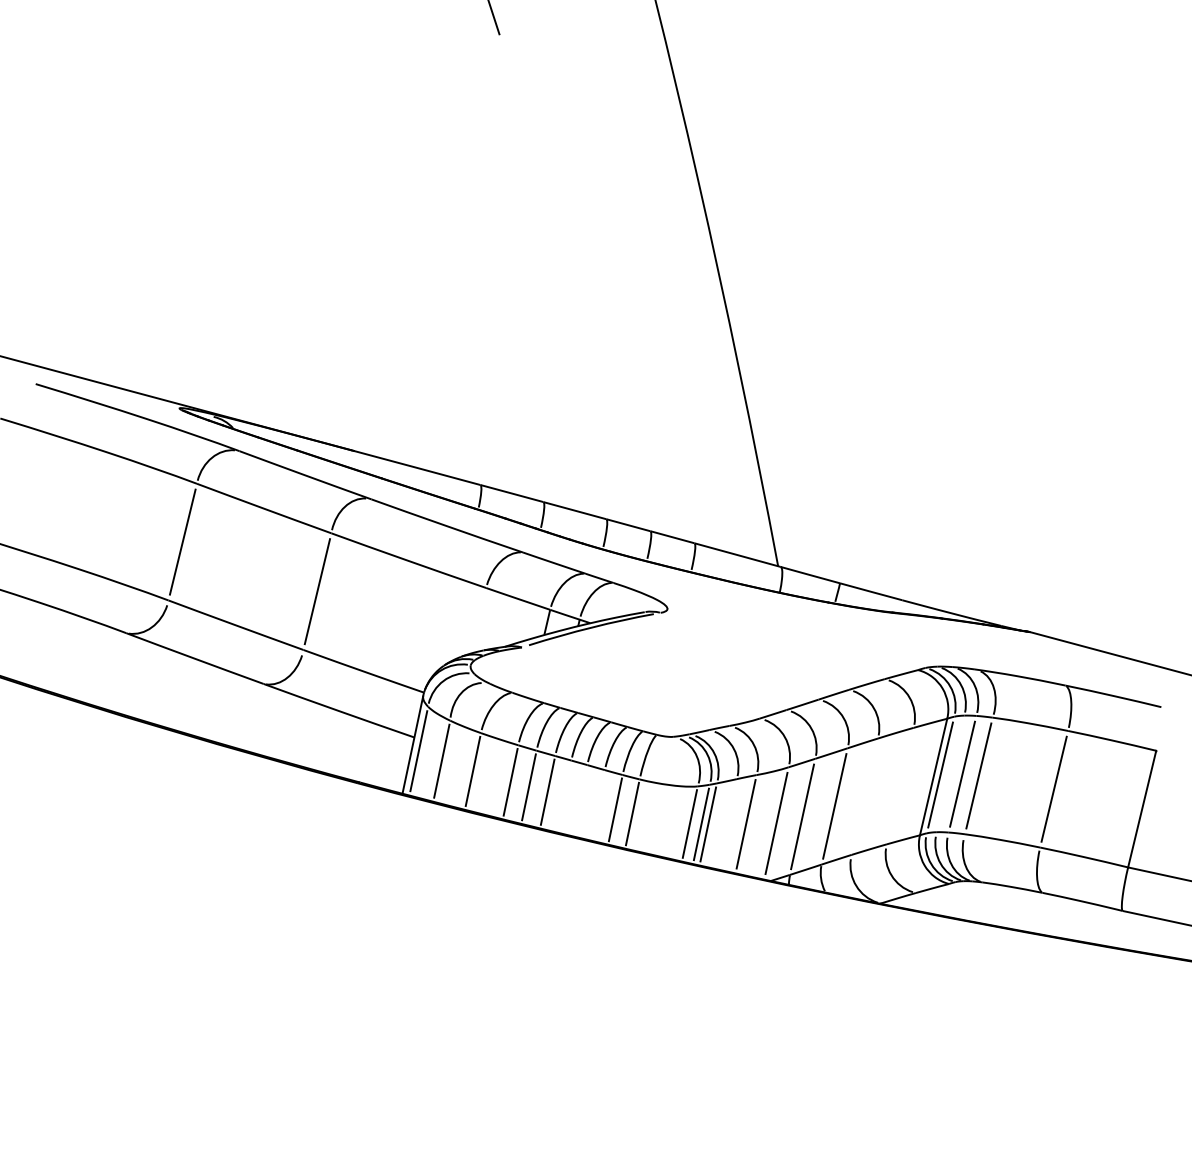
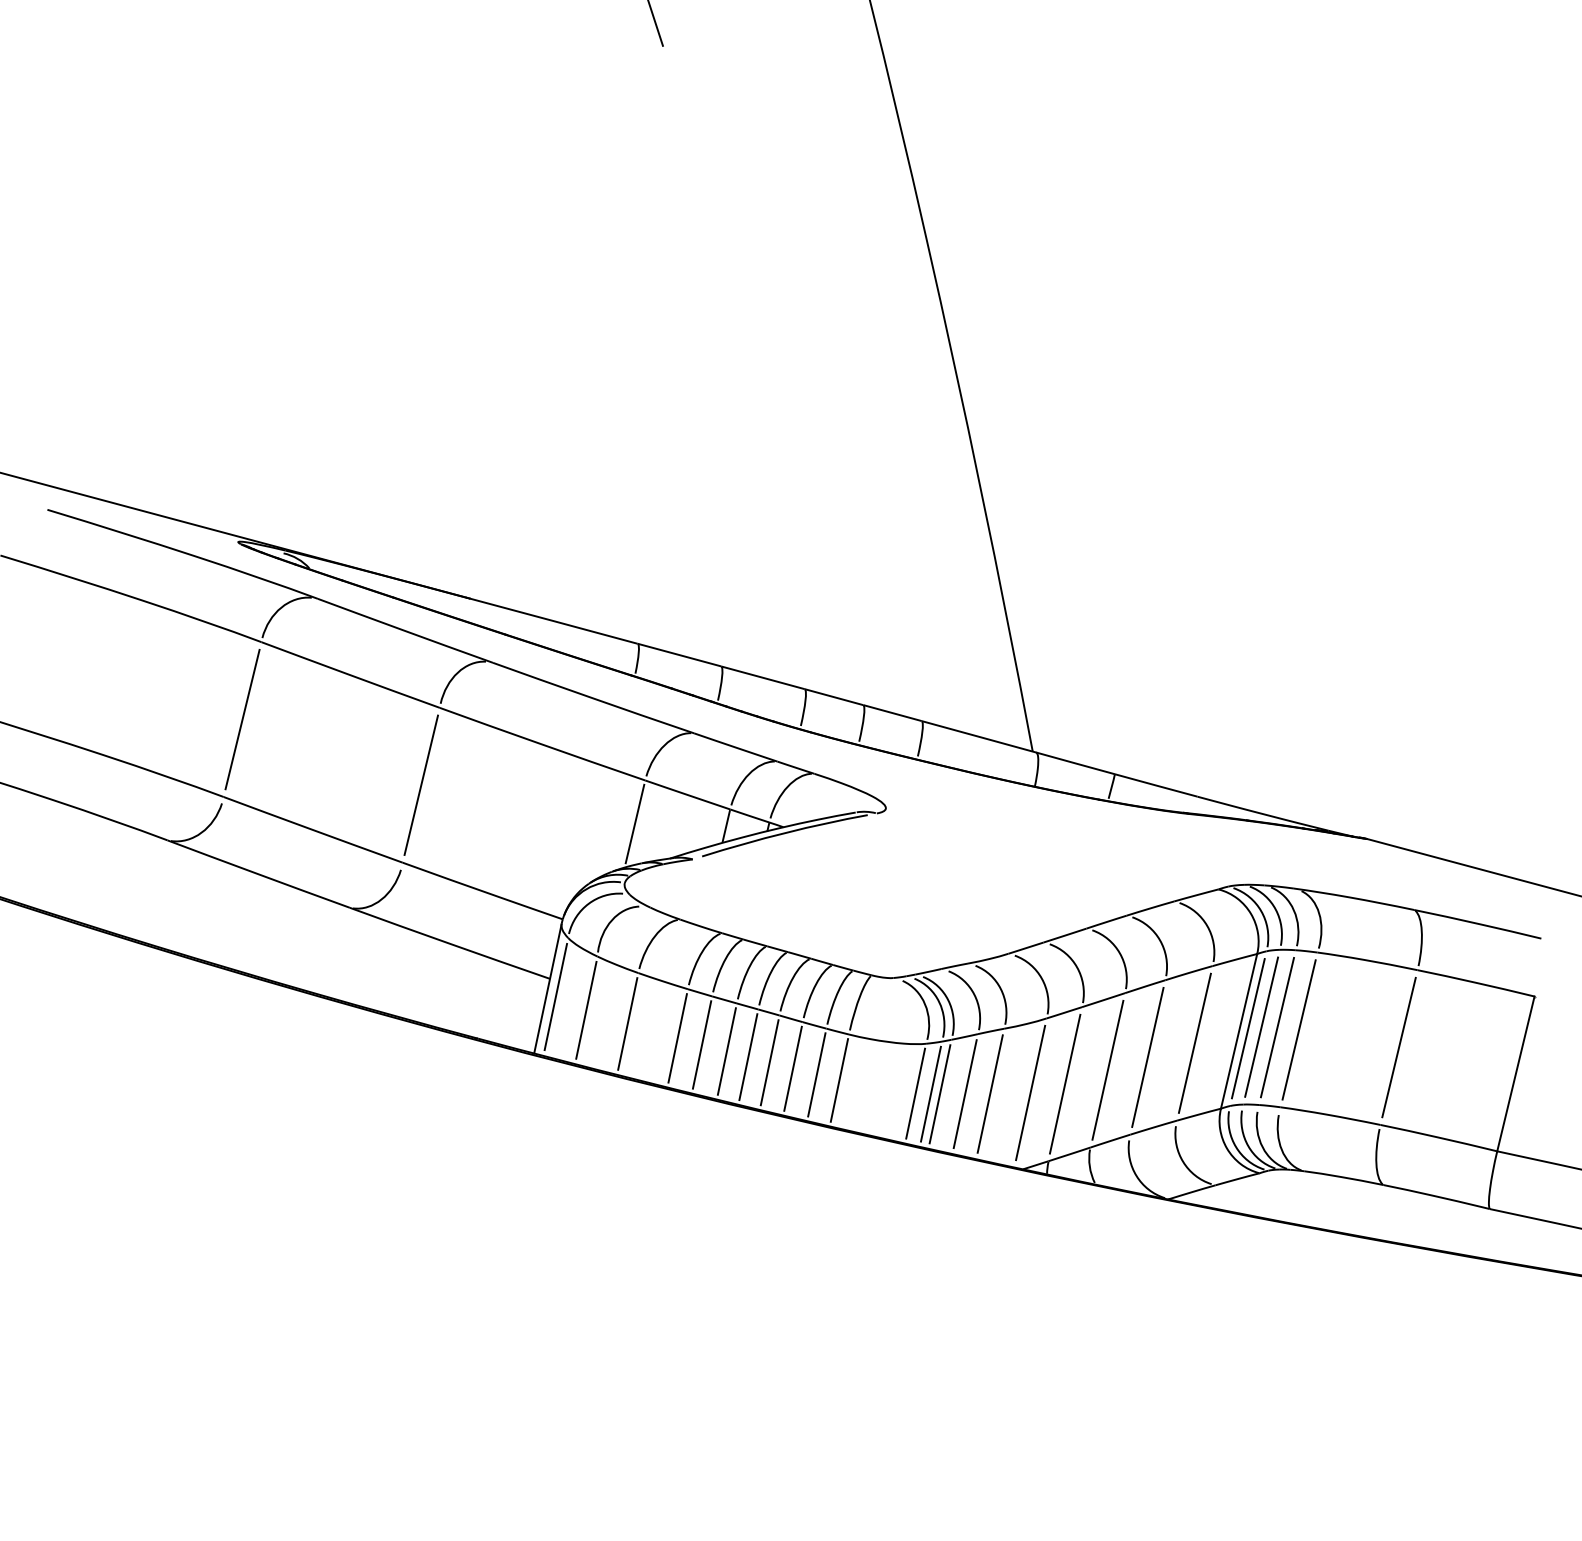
line: (478, 620) -> (635, 823), added
line: (950, 773) -> (1261, 1026), added
line: (900, 785) -> (1195, 1042), added
line: (563, 796) -> (747, 1057), added
line: (864, 796) -> (1147, 1057), added
line: (579, 800) -> (769, 1062), added
line: (597, 804) -> (792, 1067), added
line: (726, 823) -> (964, 1093), added

